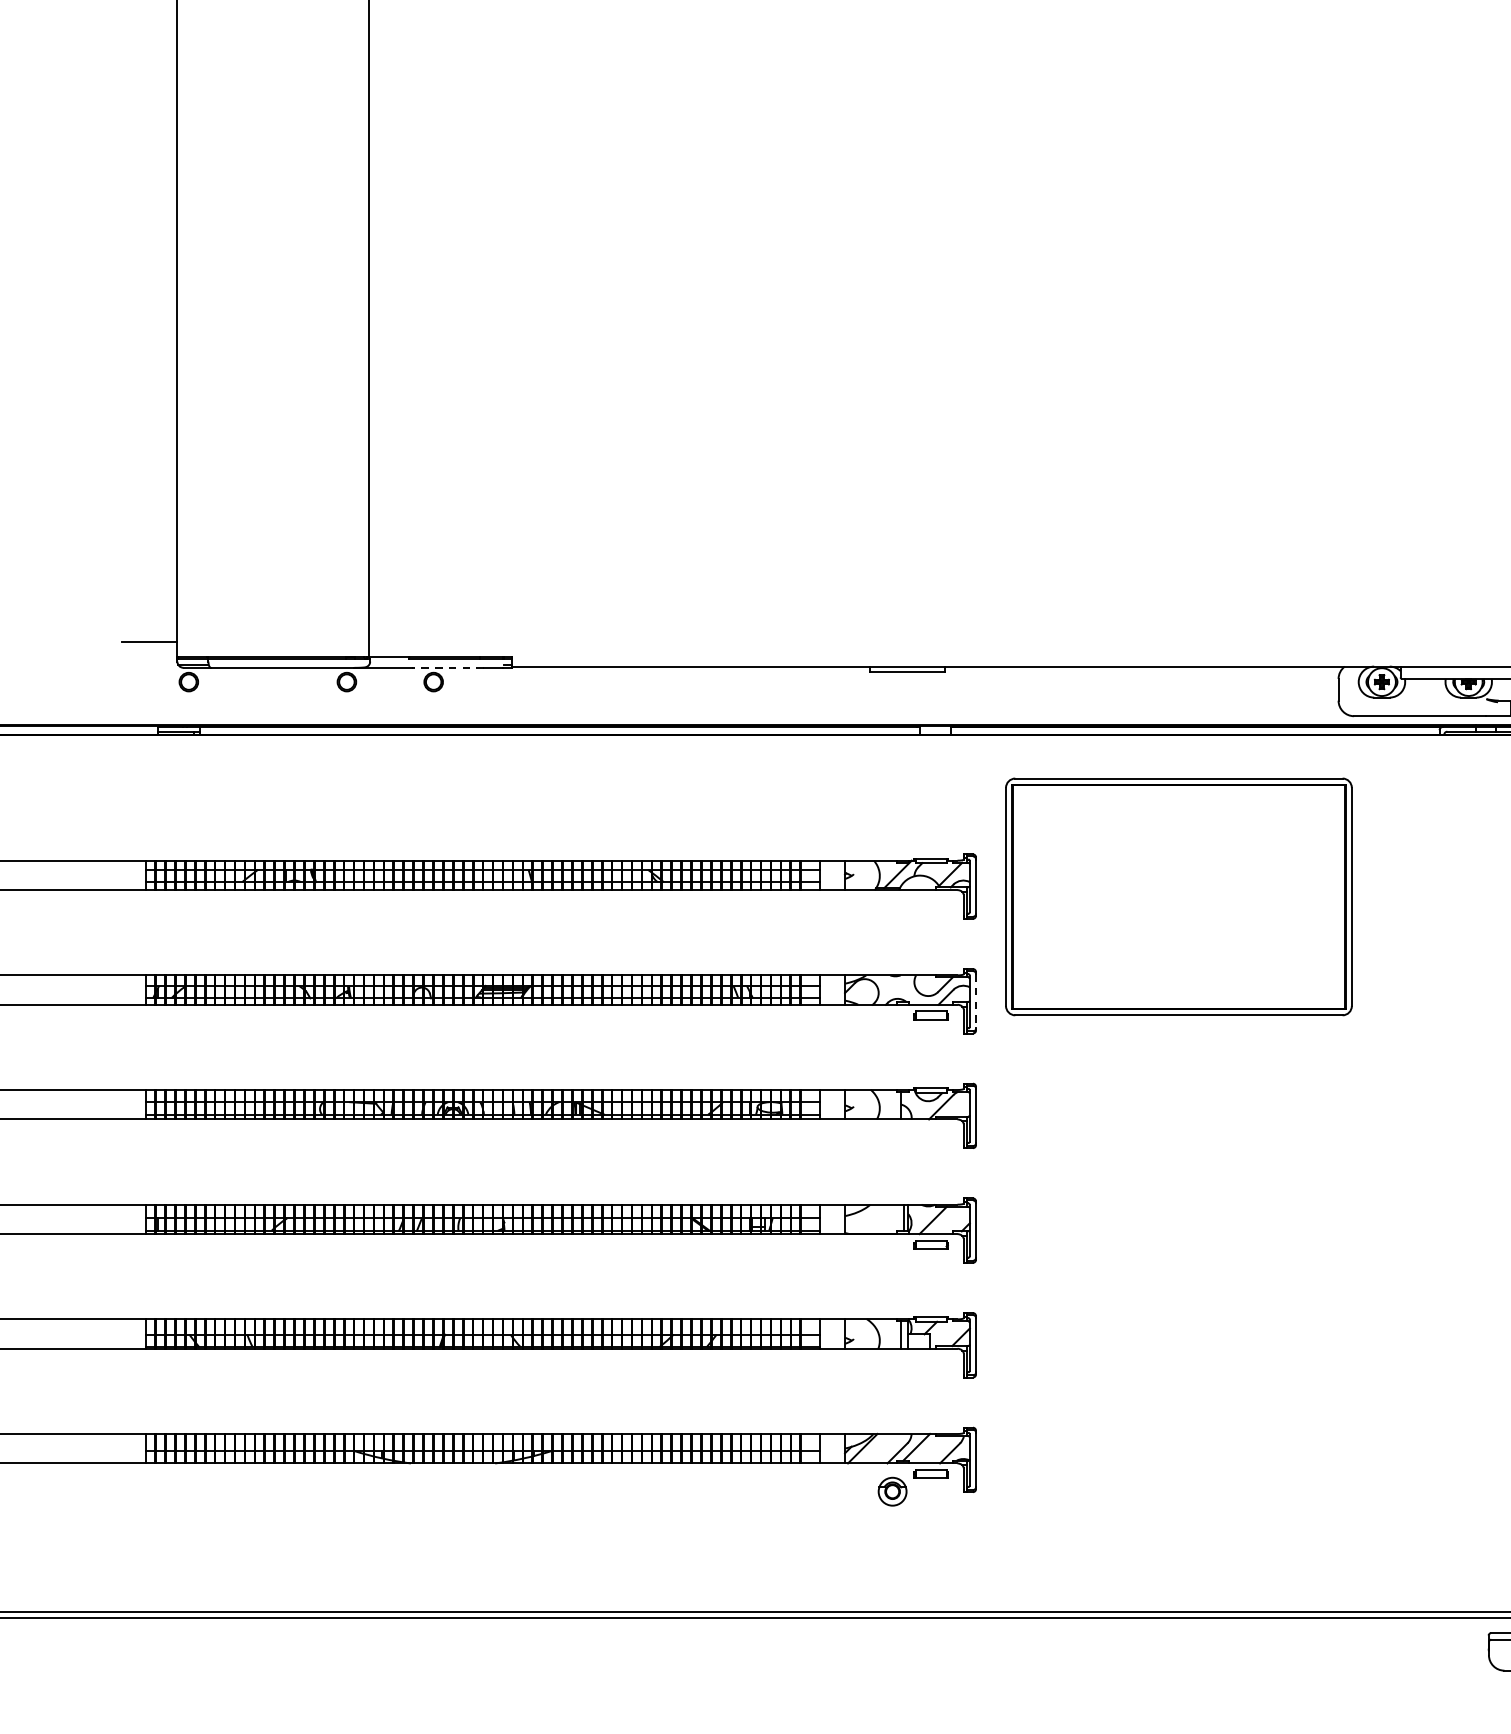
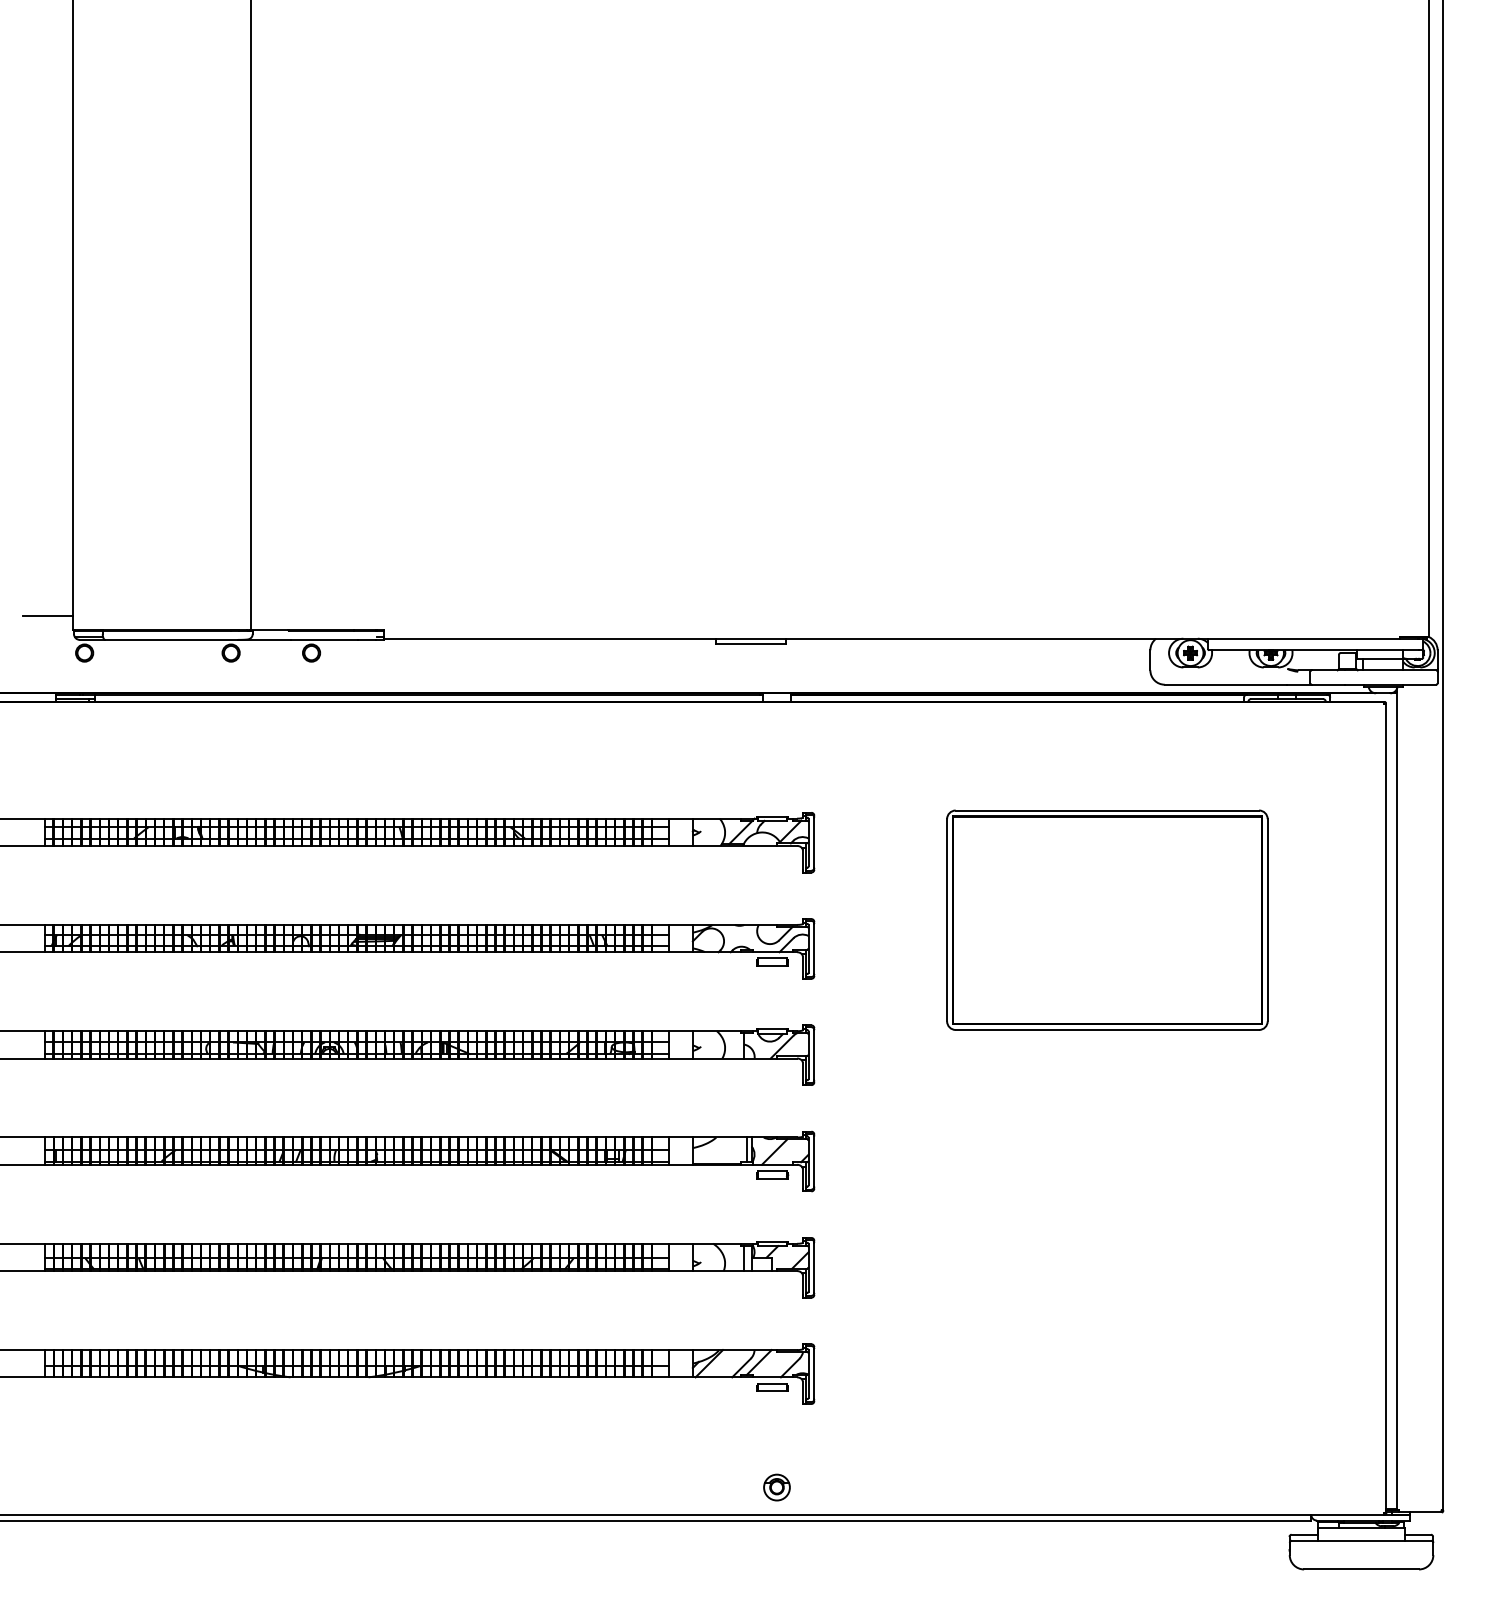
line: (447, 667) -> (324, 639), dashed -> solid
part: (1179, 896) -> (1107, 919), moved
line: (976, 1001) -> (814, 949), dashed -> solid
part: (892, 1491) -> (776, 1487), moved

